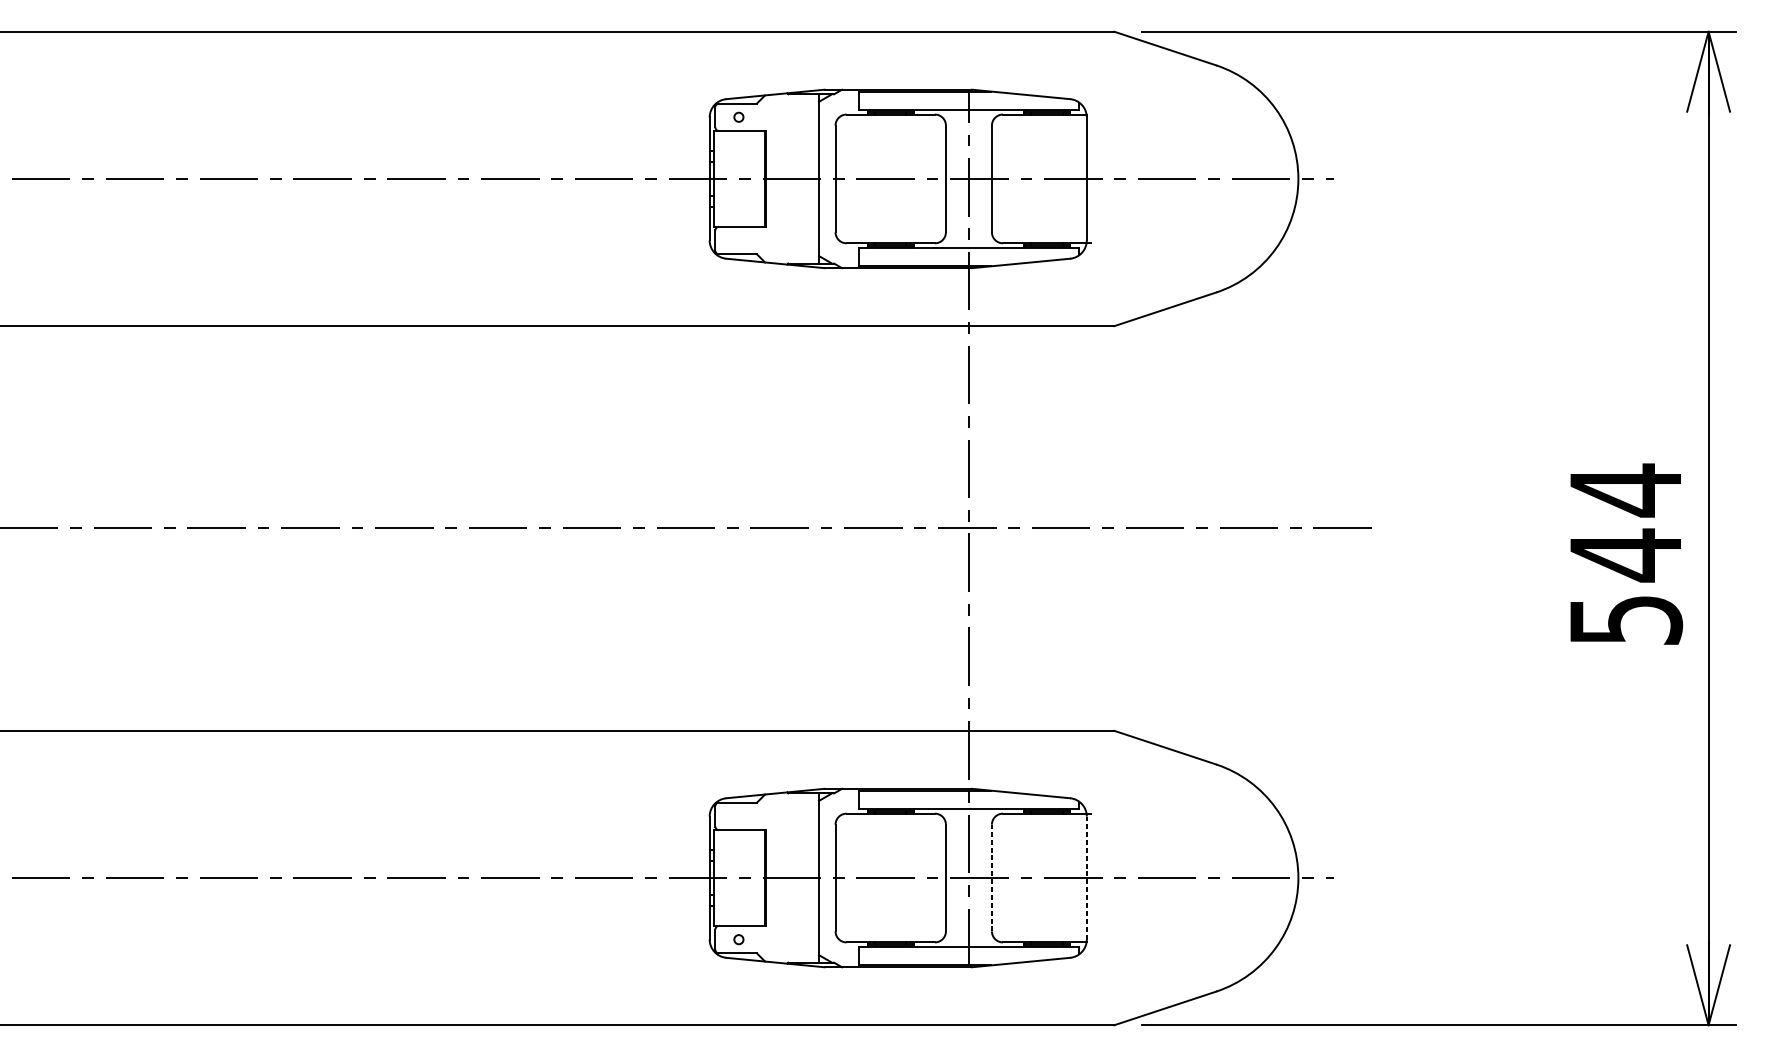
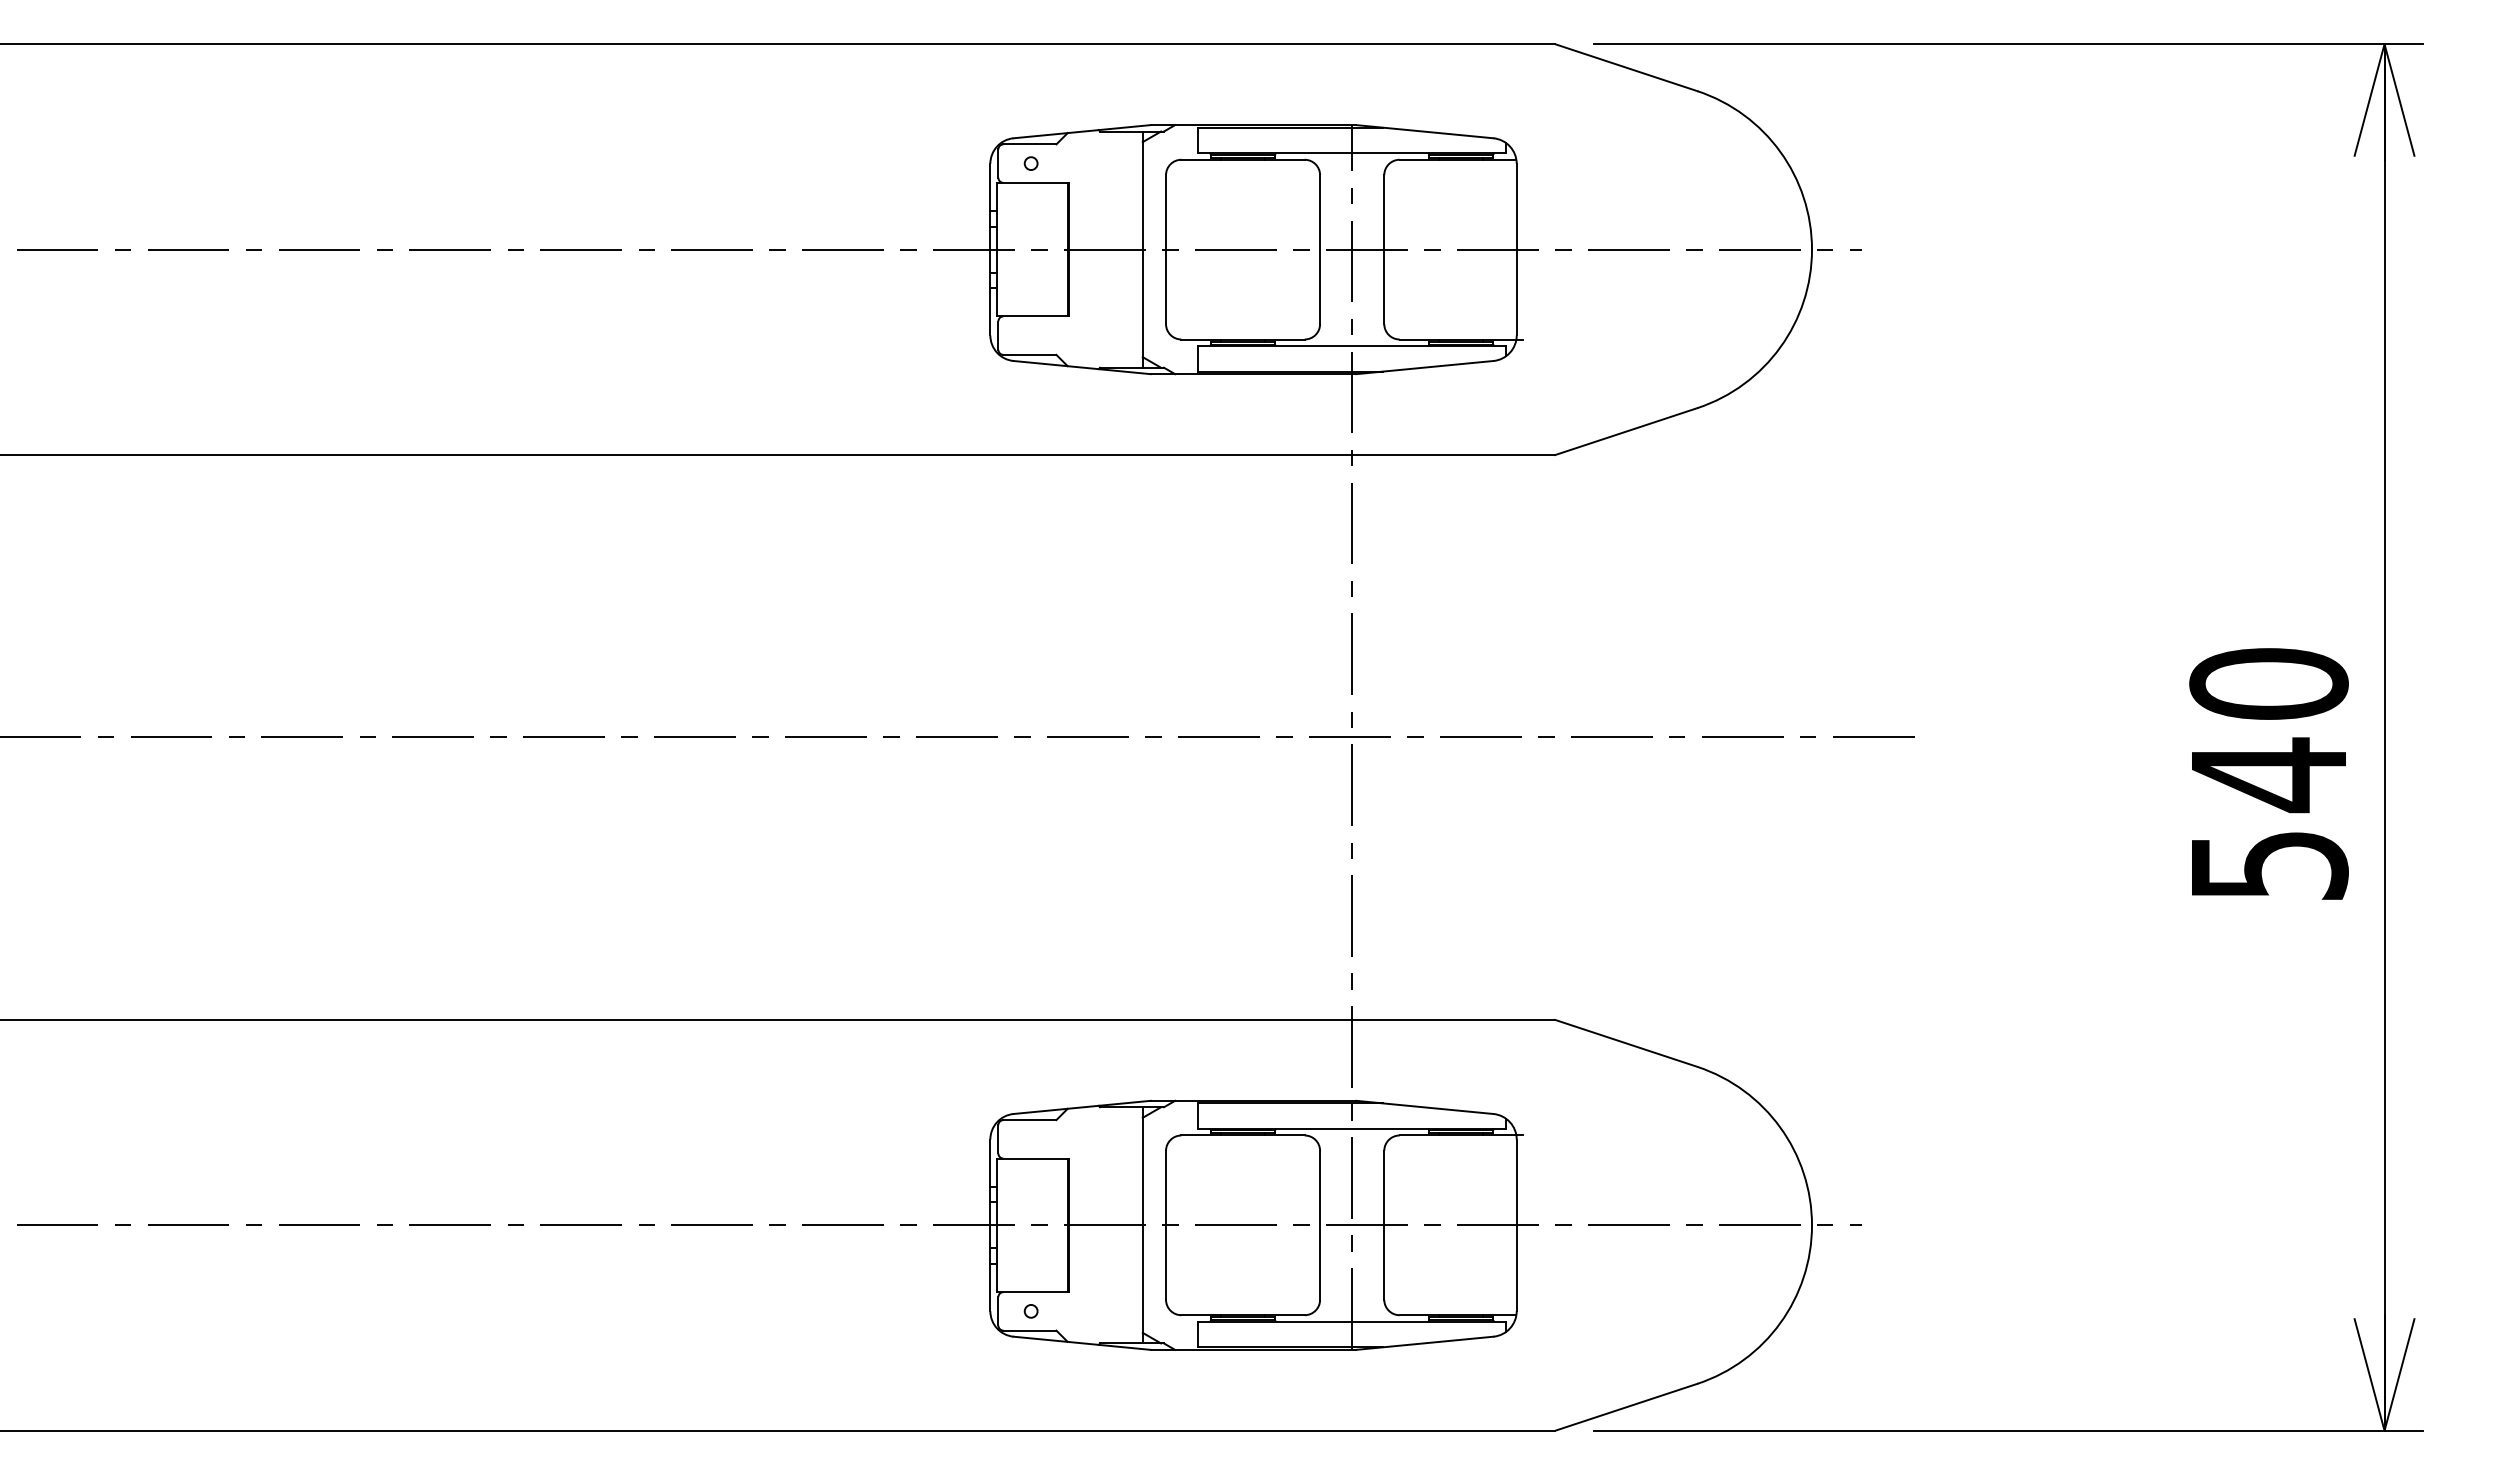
text: (1625, 490) -> (2268, 684), 544 -> 540
line: (992, 877) -> (1384, 1224), dashed -> solid
line: (1086, 878) -> (1516, 1225), dashed -> solid

